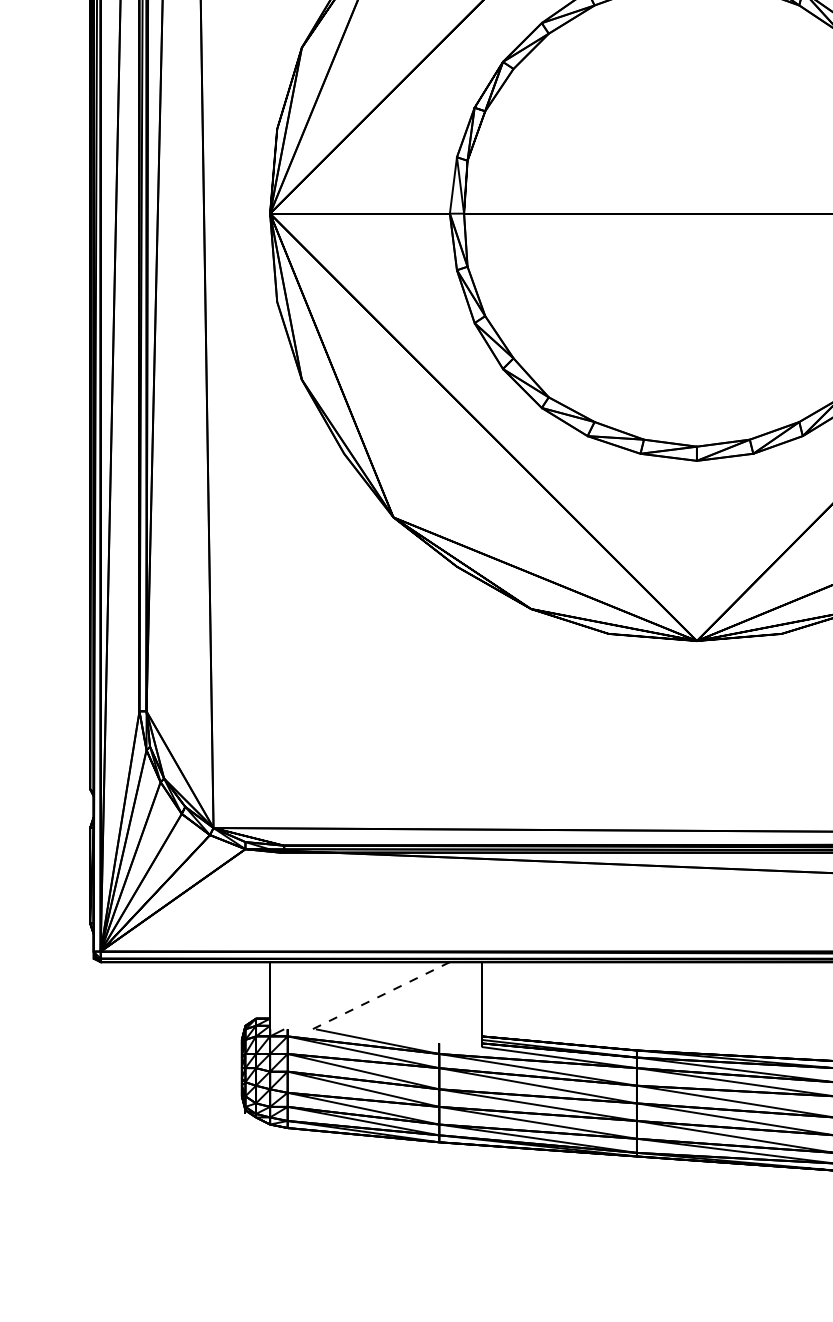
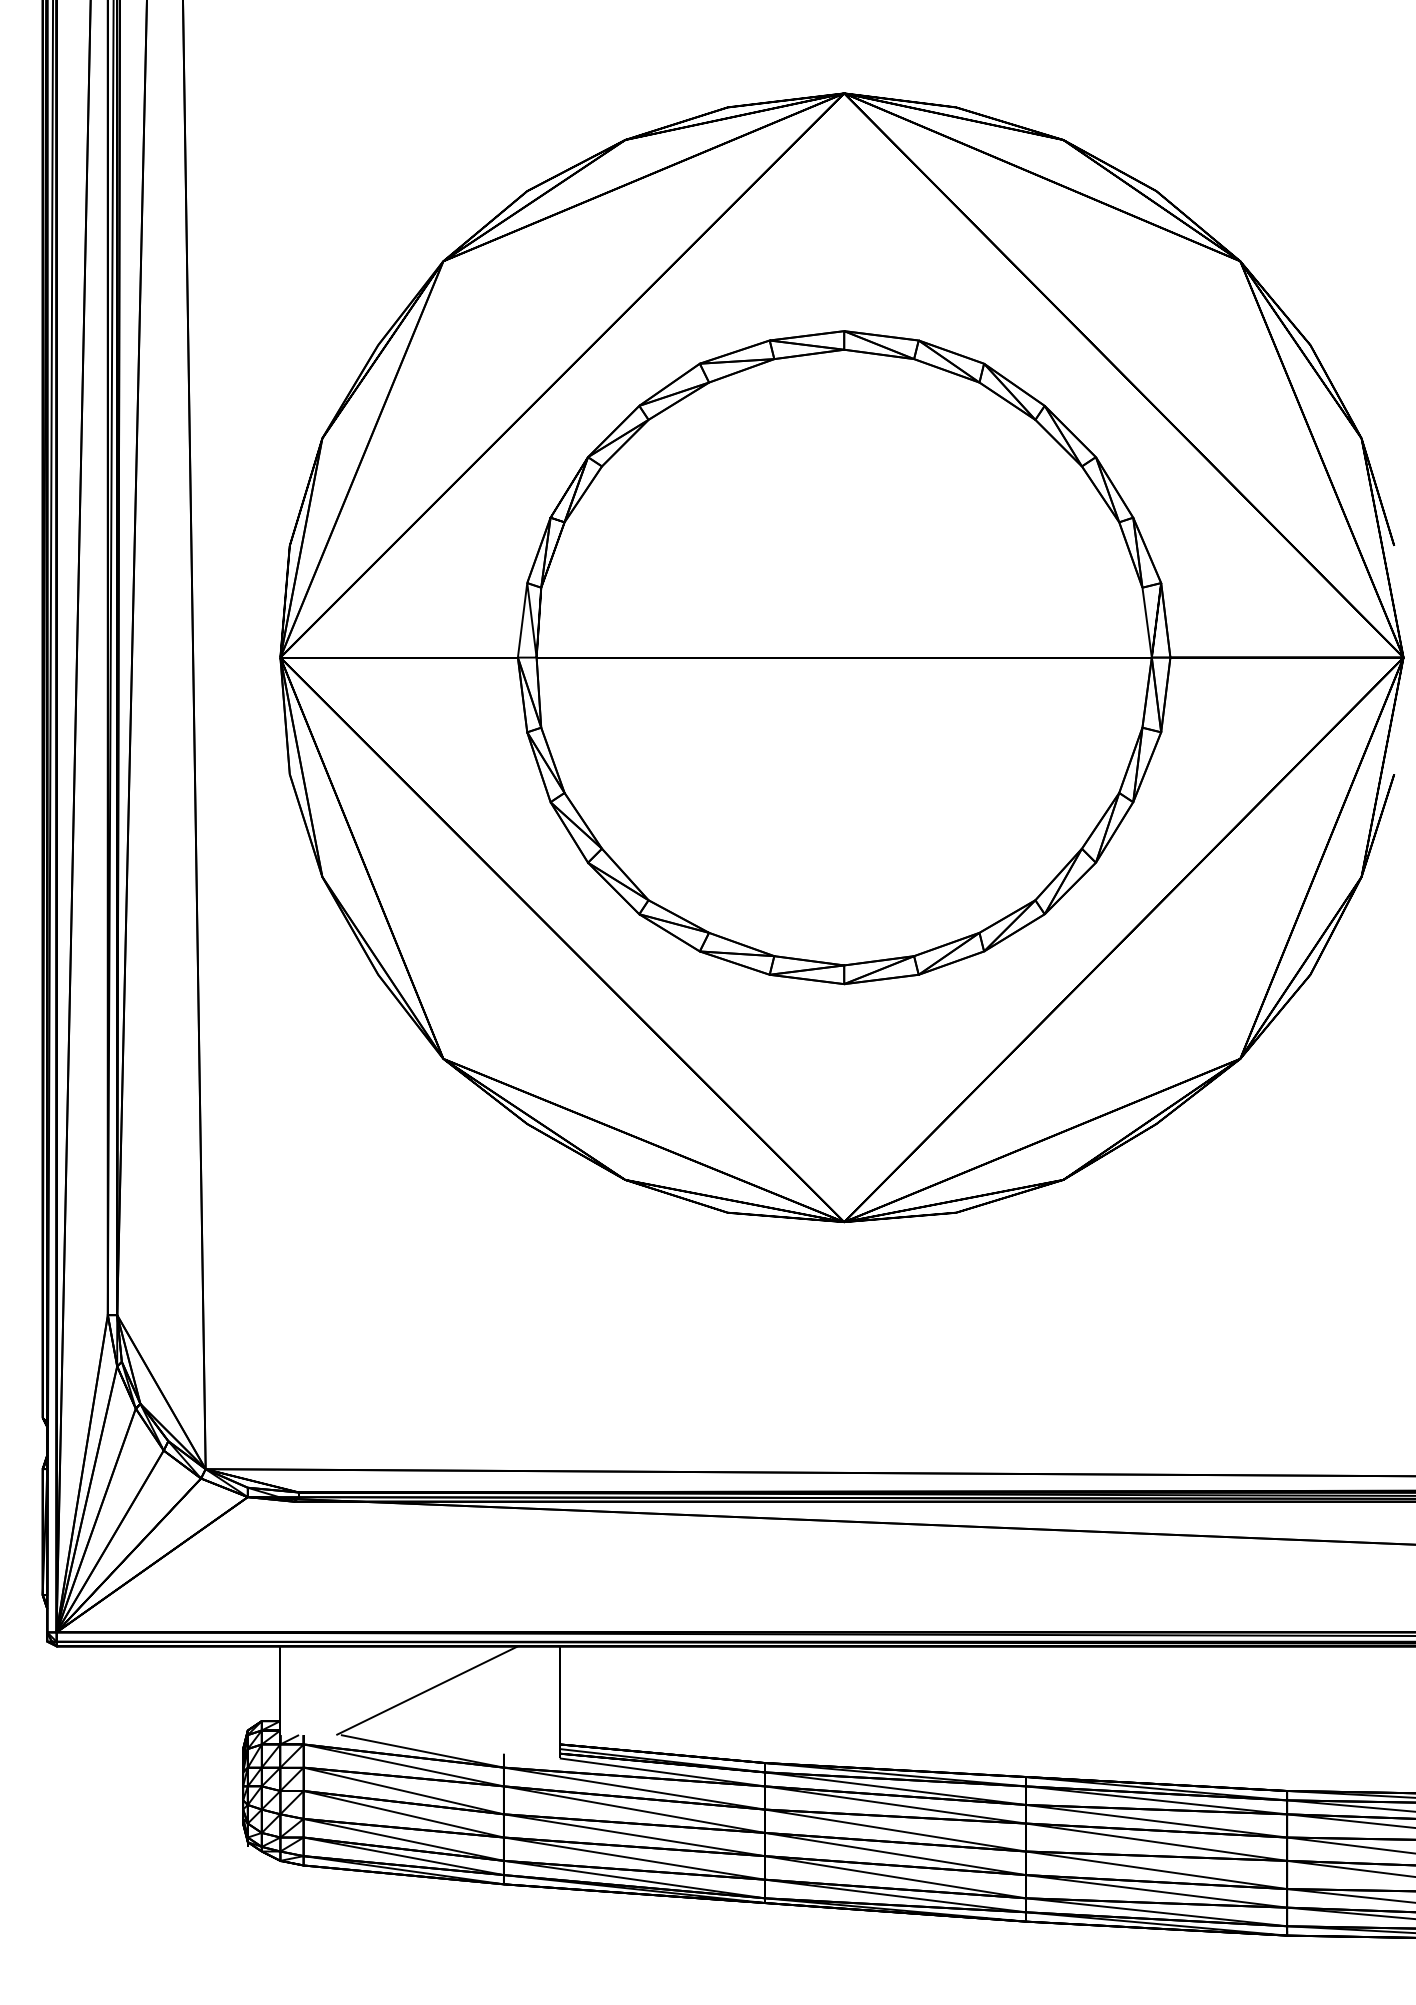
line: (380, 995) -> (426, 1690), dashed -> solid

